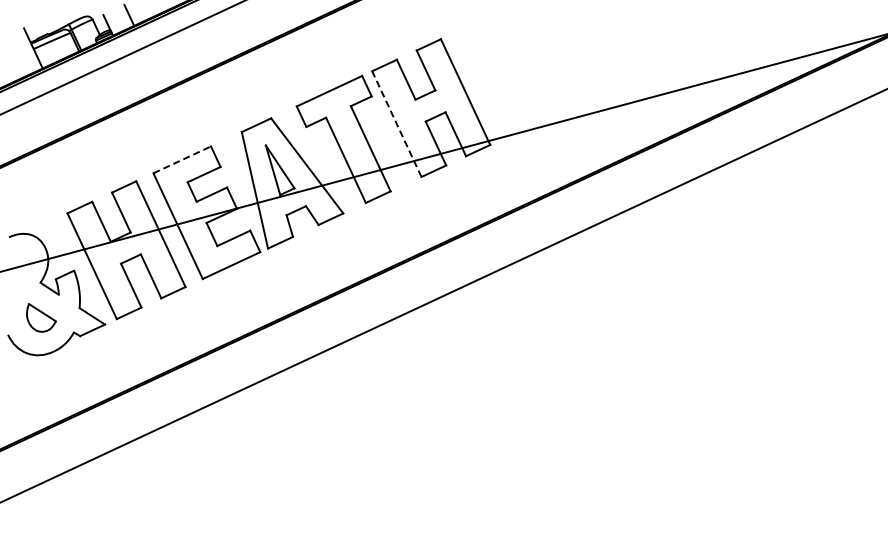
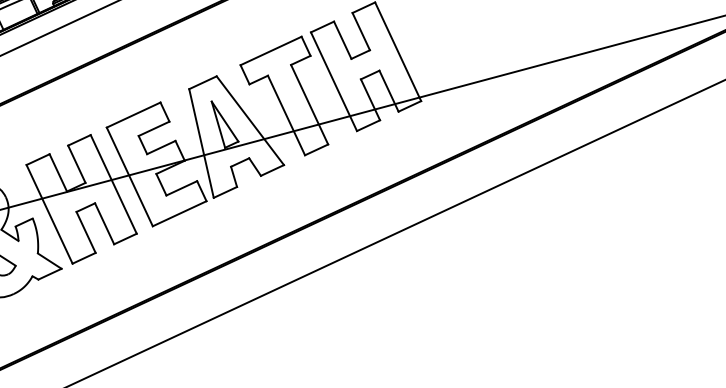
line: (396, 123) -> (333, 81), dashed -> solid
line: (182, 159) -> (133, 114), dashed -> solid

